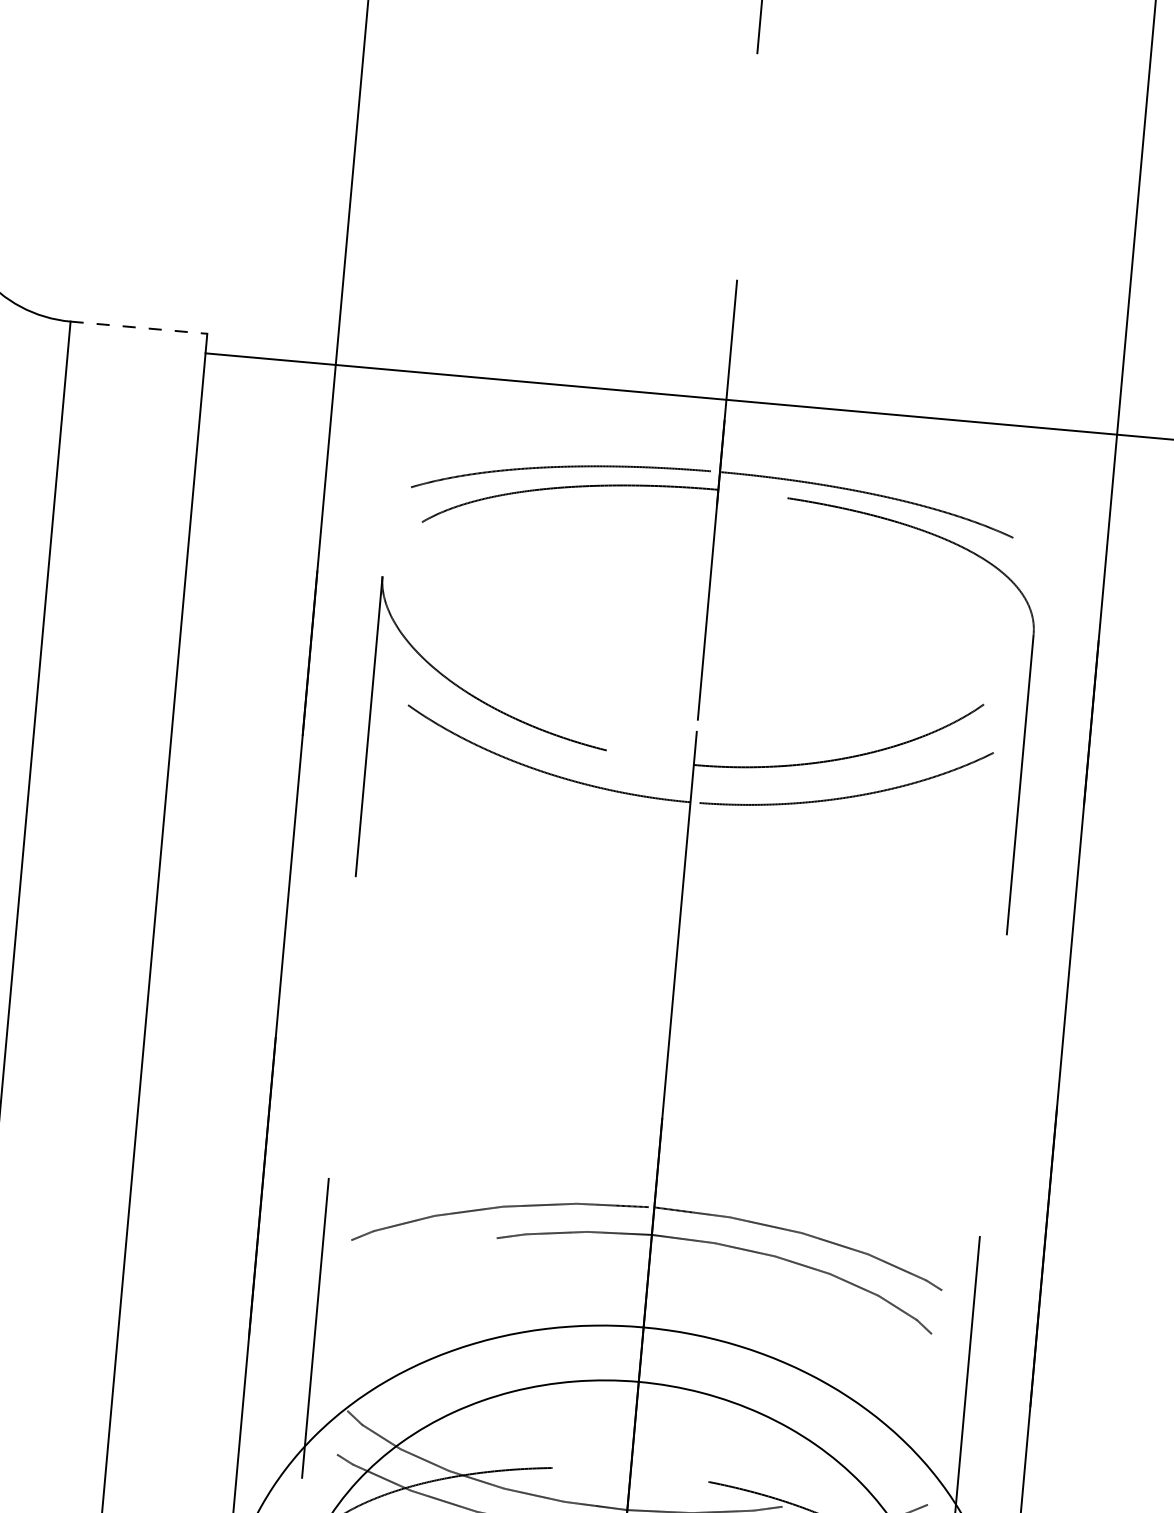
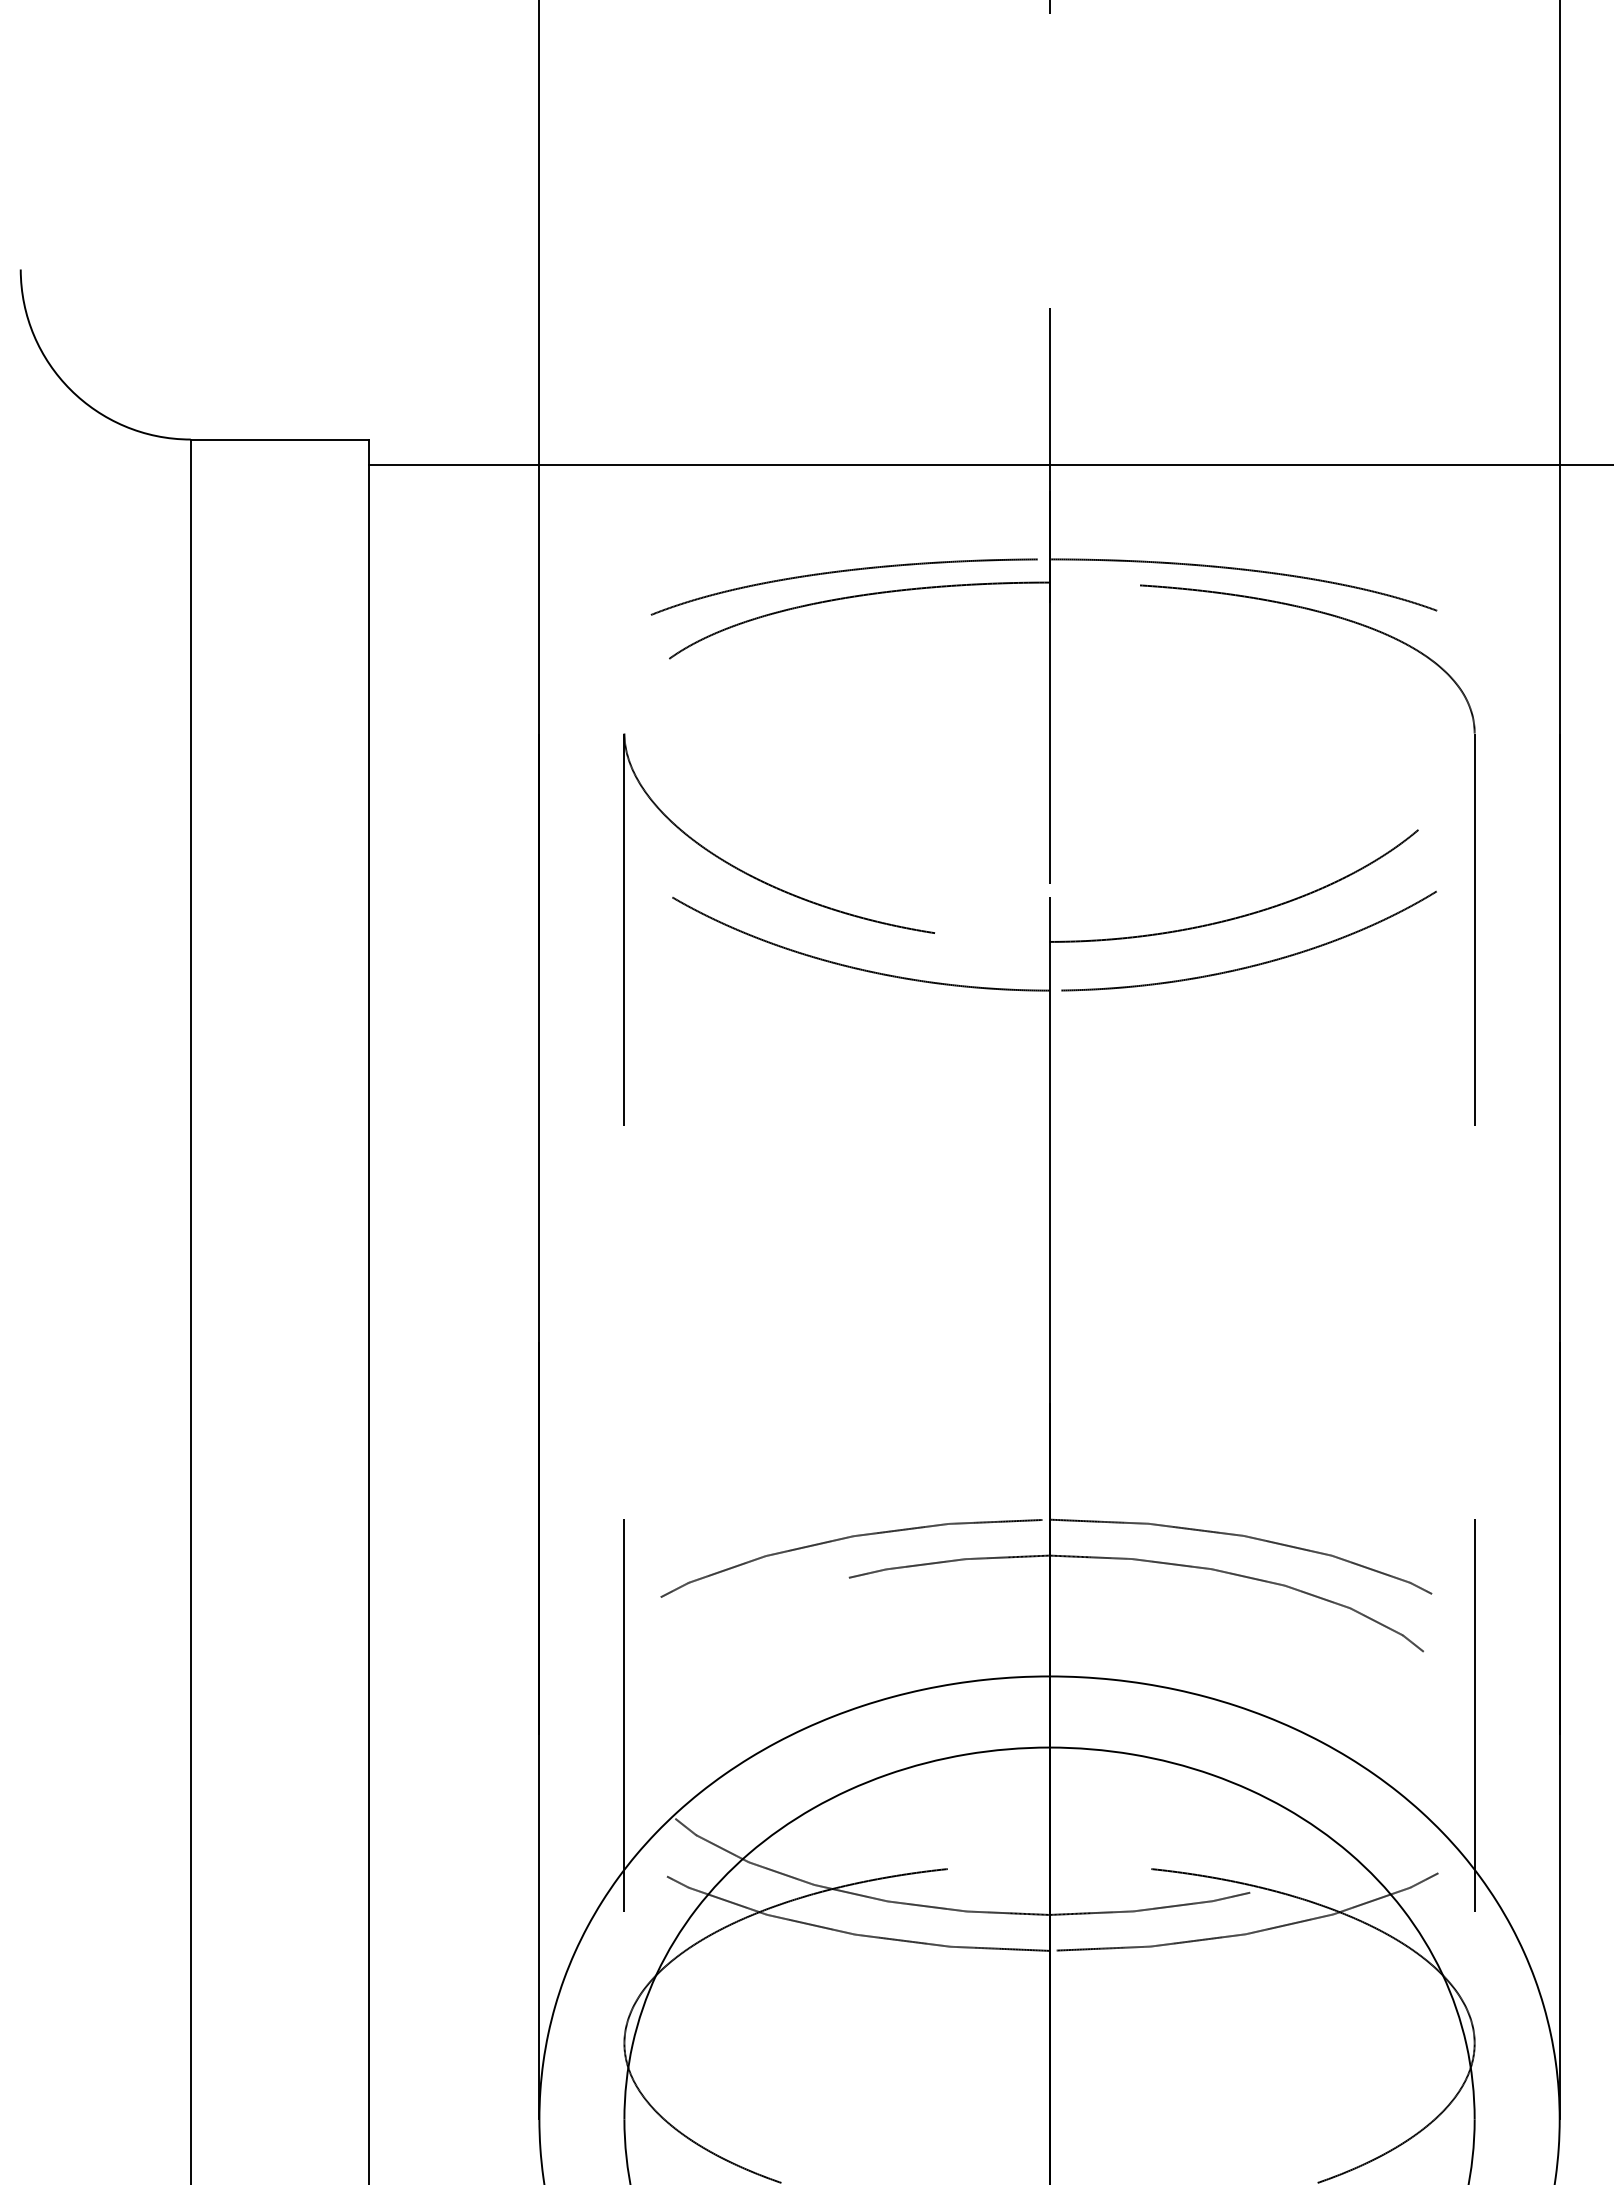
line: (139, 327) -> (280, 439), dashed -> solid

